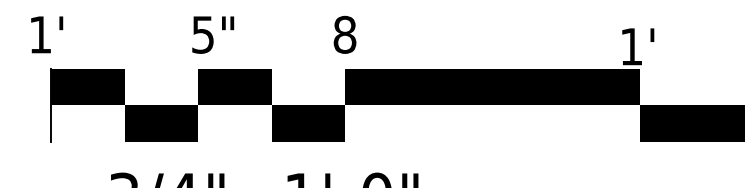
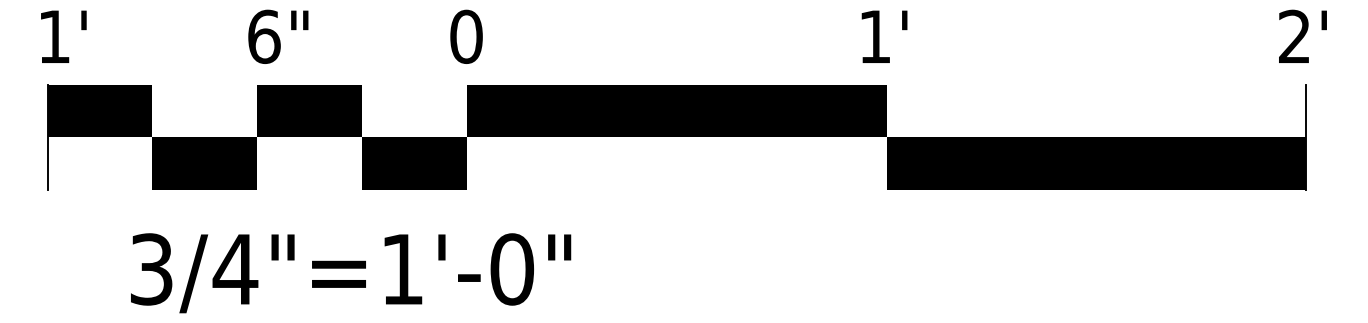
text: (46, 34) -> (63, 36), moved
text: (203, 34) -> (264, 36), 5" -> 6"
text: (345, 34) -> (466, 36), 8 -> 0
text: (638, 46) -> (884, 36), moved

